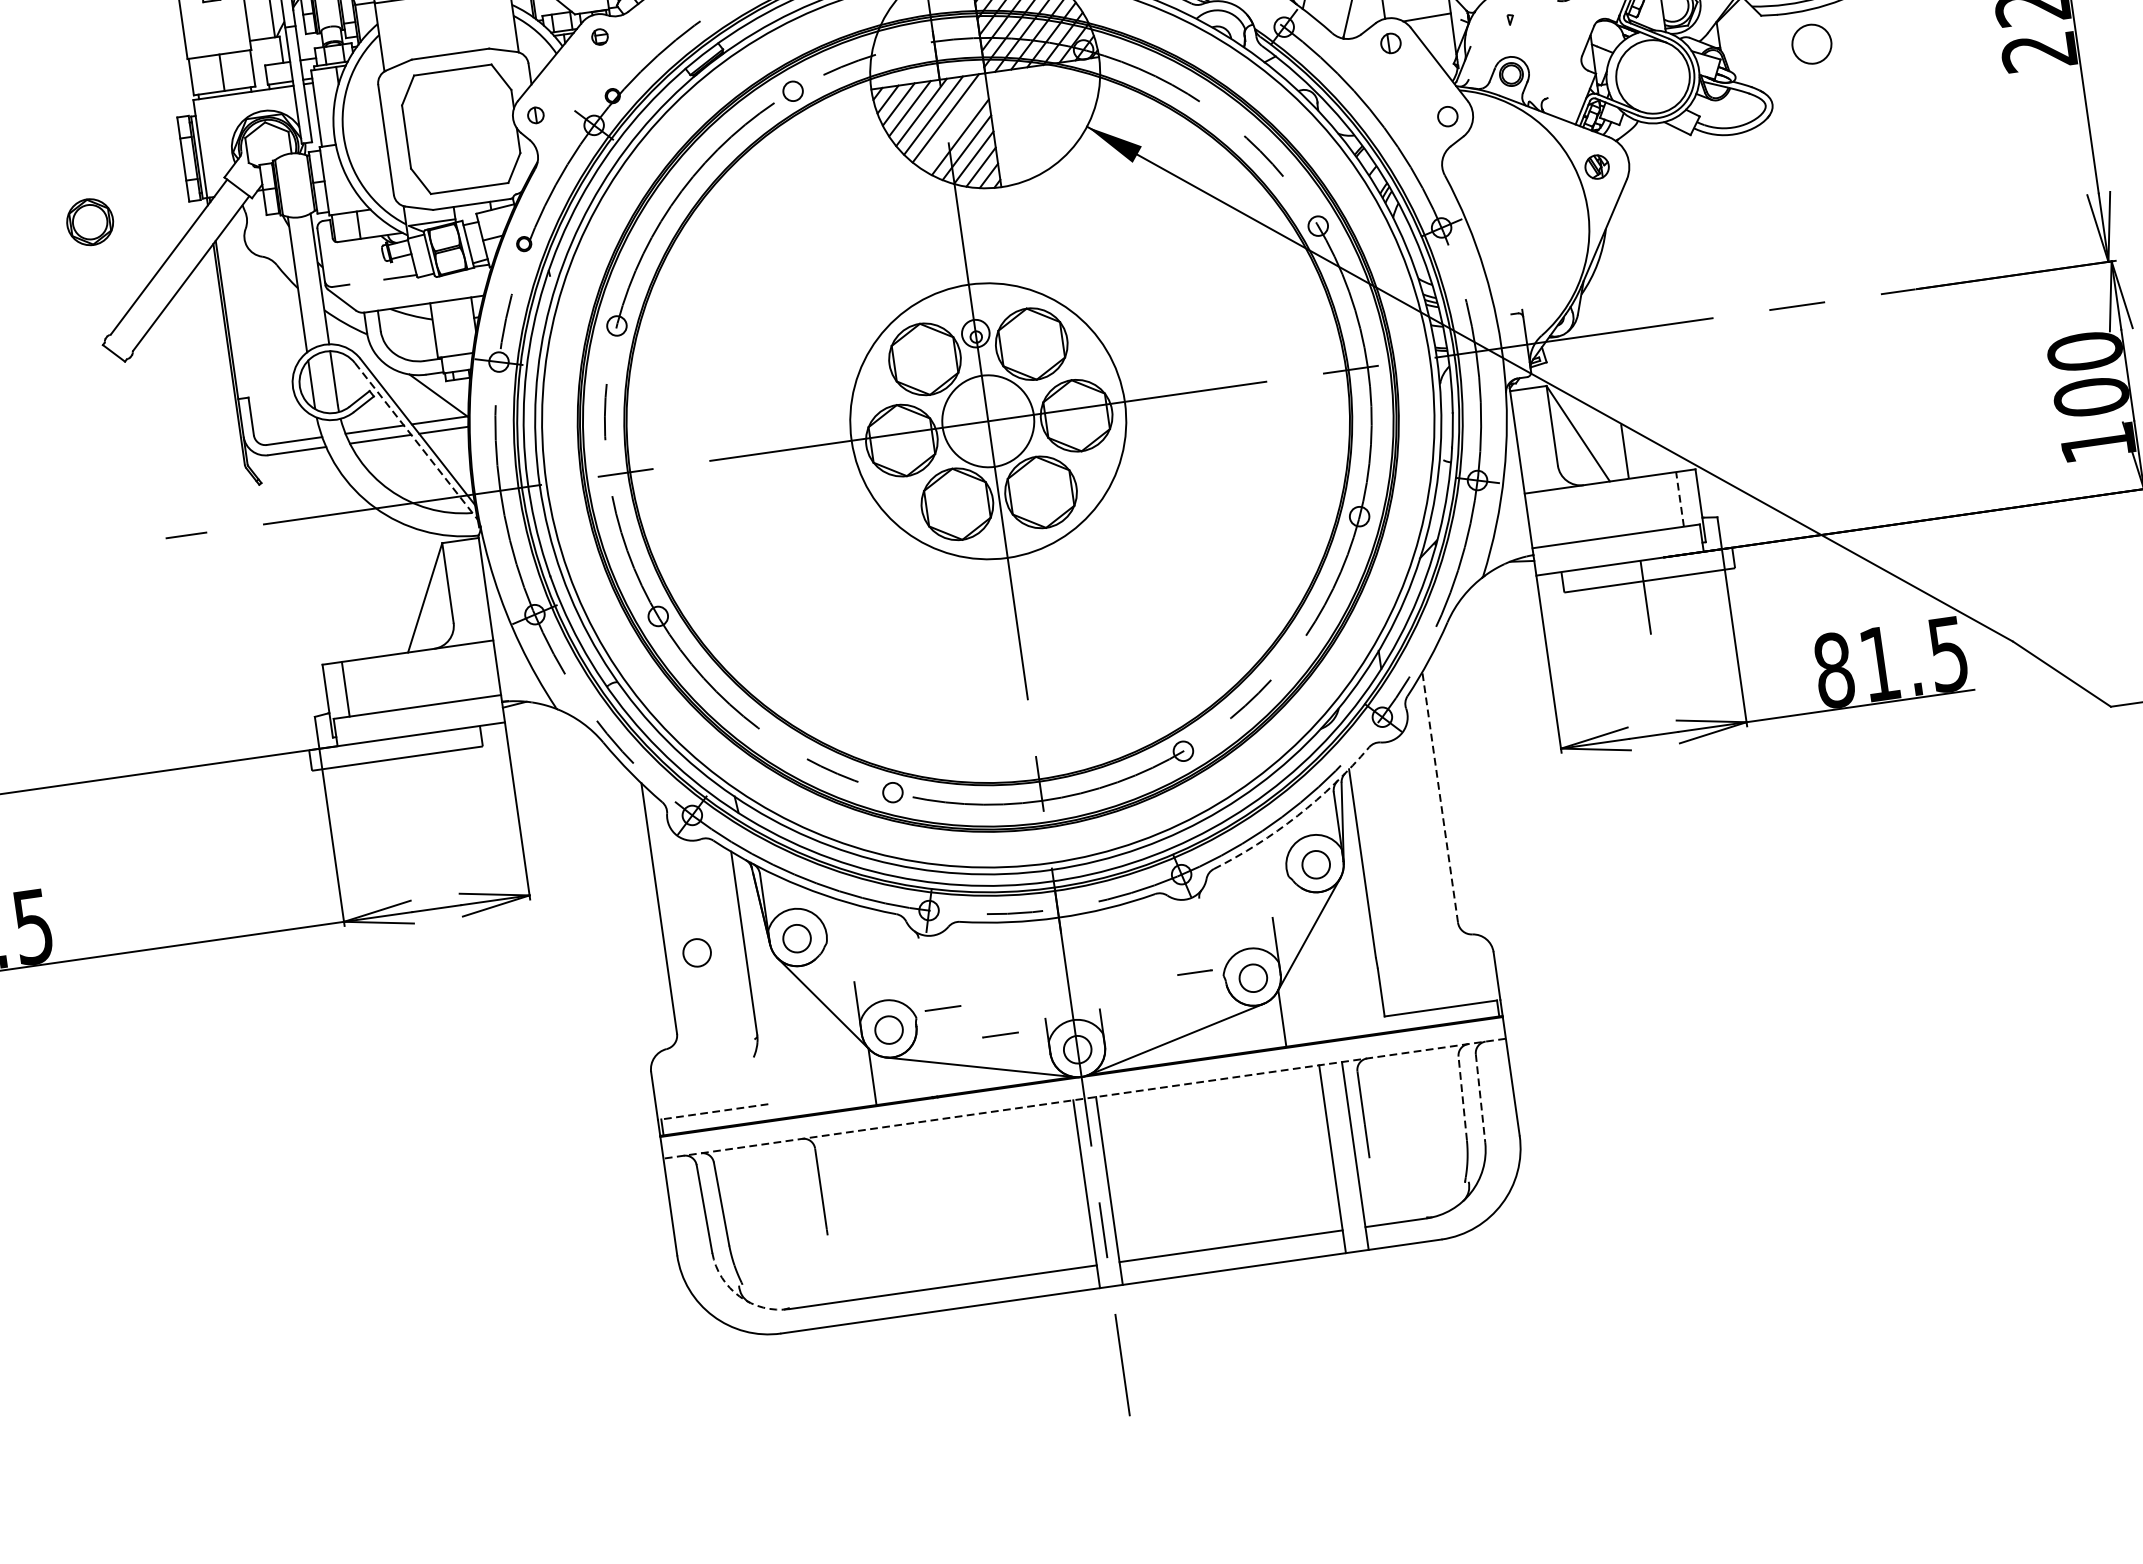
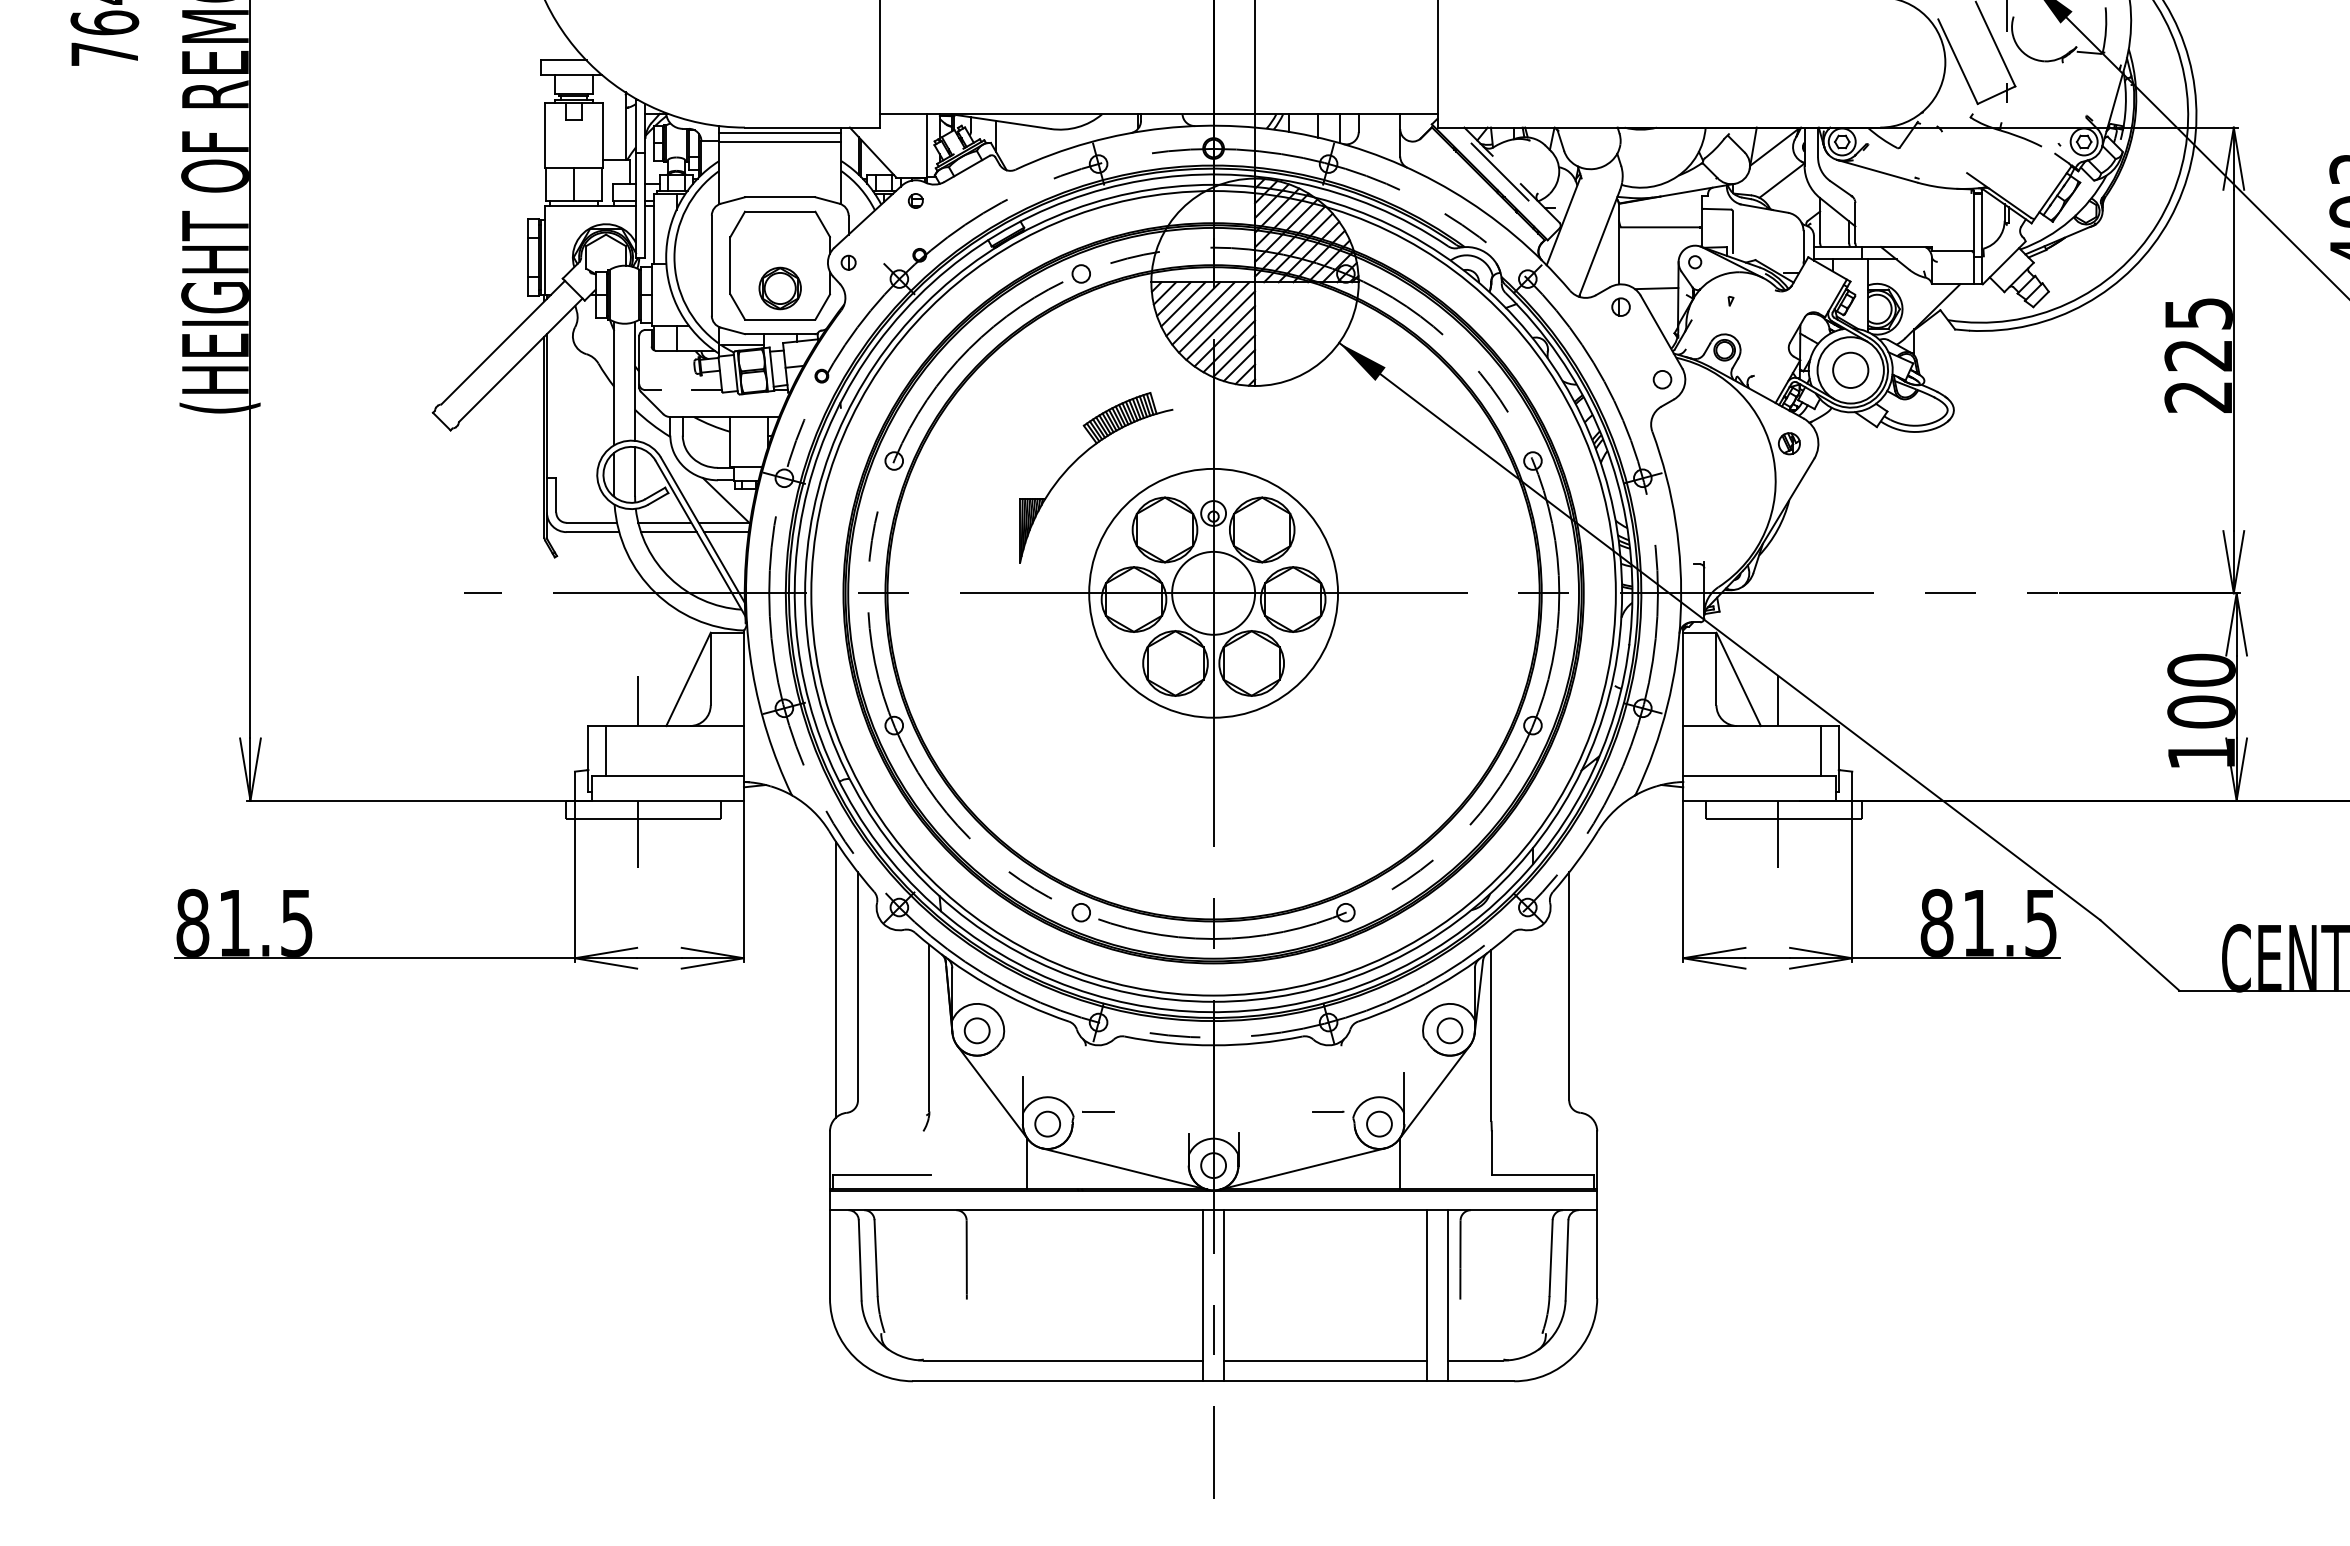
circle: (1811, 43) -> (1850, 369), moved
line: (953, 126) -> (1220, 325), added
part: (89, 222) -> (779, 288), moved
part: (819, 295) -> (1078, 459), added
line: (416, 441) -> (700, 538), dashed -> solid
line: (1680, 498) -> (1821, 750), dashed -> solid
line: (372, 630) -> (637, 701), added
line: (393, 776) -> (637, 834), added
line: (1440, 796) -> (1569, 985), dashed -> solid
arc: (1297, 815) -> (1439, 984), dashed -> solid
line: (634, 904) -> (836, 979), added
circle: (696, 952) -> (885, 1030), removed
line: (1000, 1034) -> (1146, 1142), removed
line: (1463, 1097) -> (1551, 1257), dashed -> solid
line: (1480, 1098) -> (1566, 1260), dashed -> solid
line: (1084, 1099) -> (1213, 1210), dashed -> solid
line: (714, 1111) -> (881, 1174), dashed -> solid
arc: (739, 1297) -> (880, 1343), dashed -> solid

